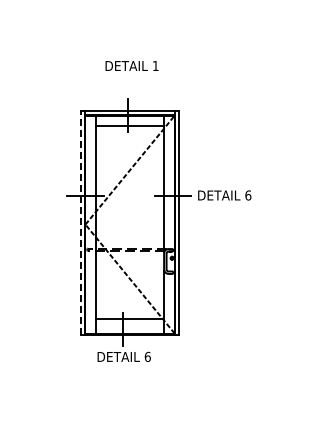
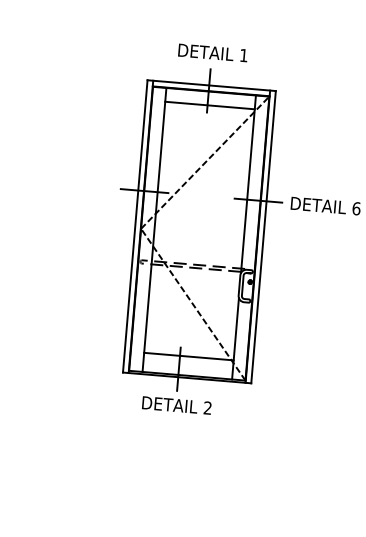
text: (131, 65) -> (212, 52), moved
line: (80, 222) -> (134, 225), dashed -> solid
text: (147, 356) -> (207, 407), 6 -> 2

